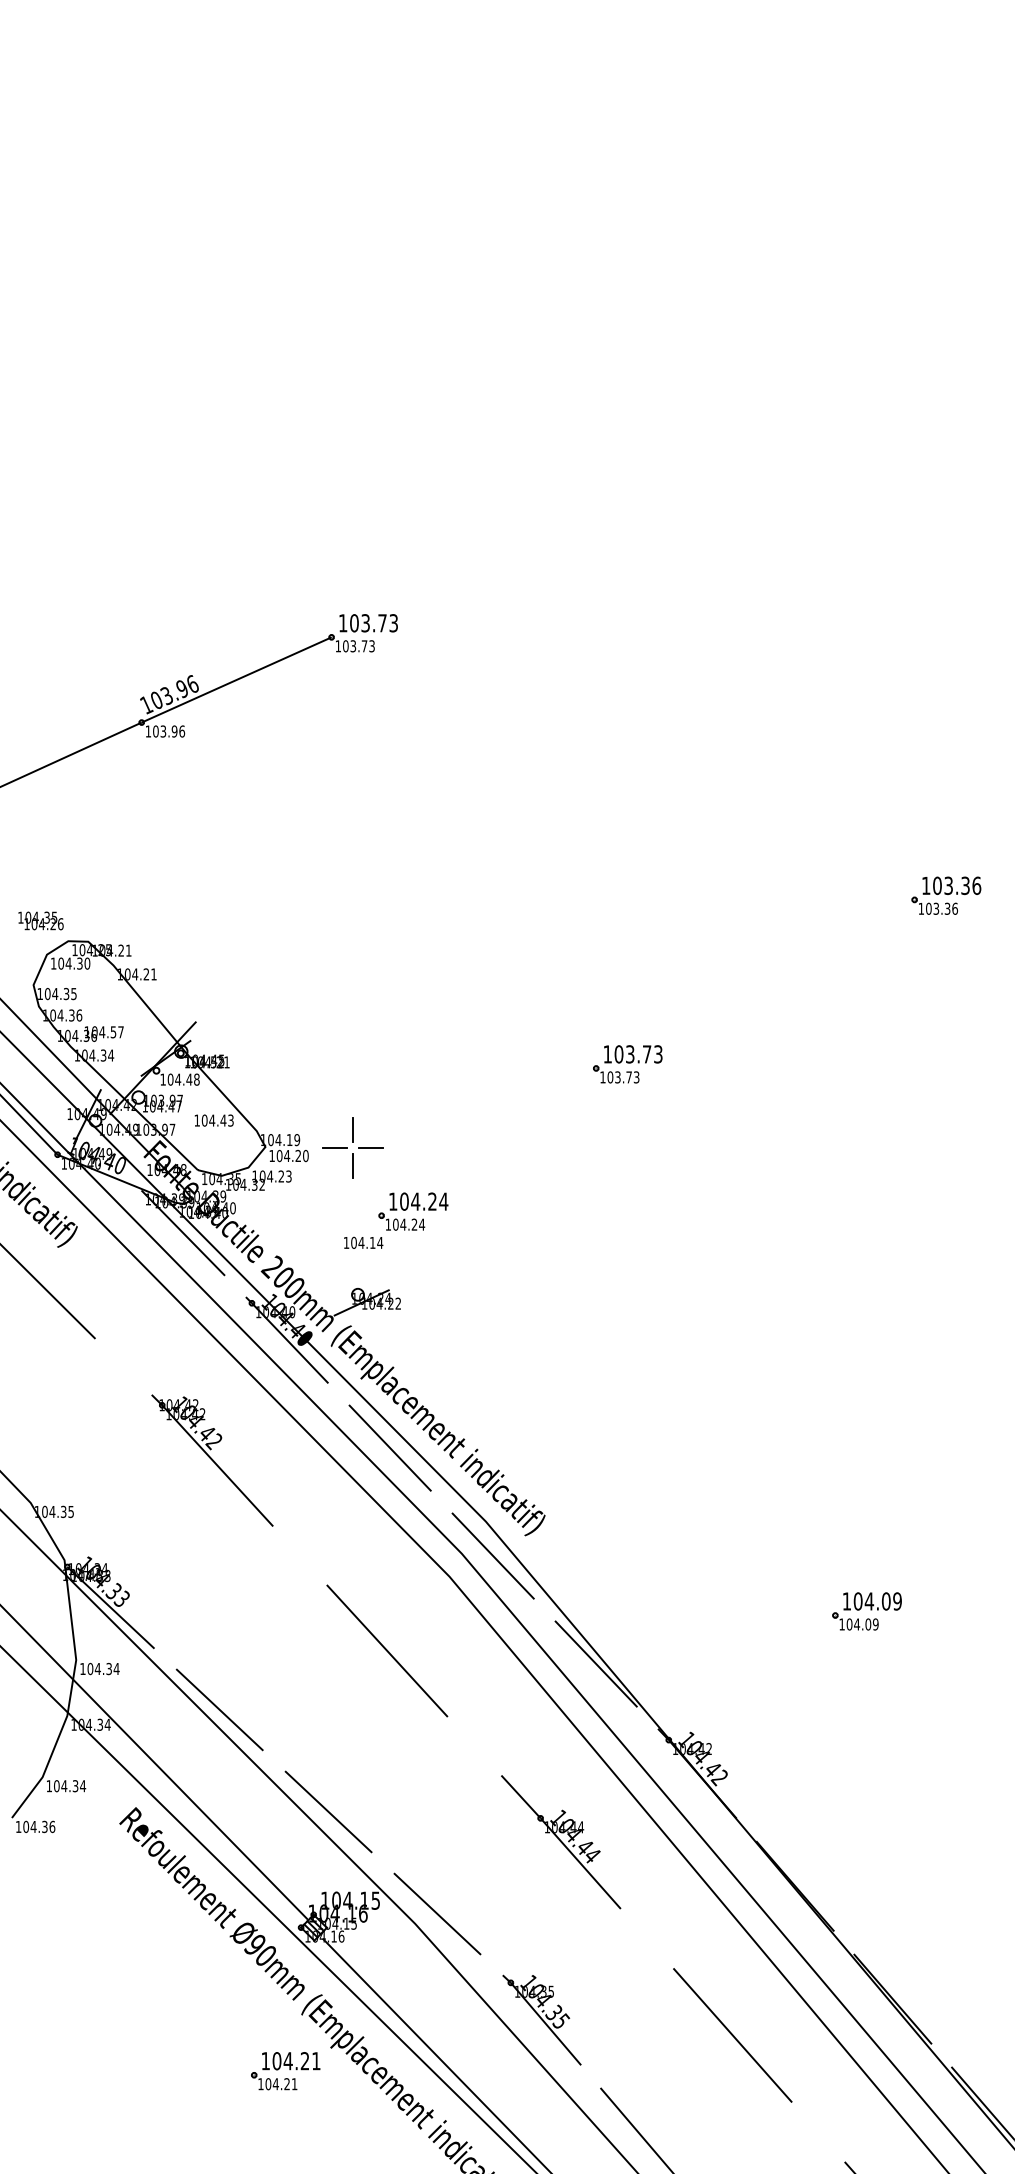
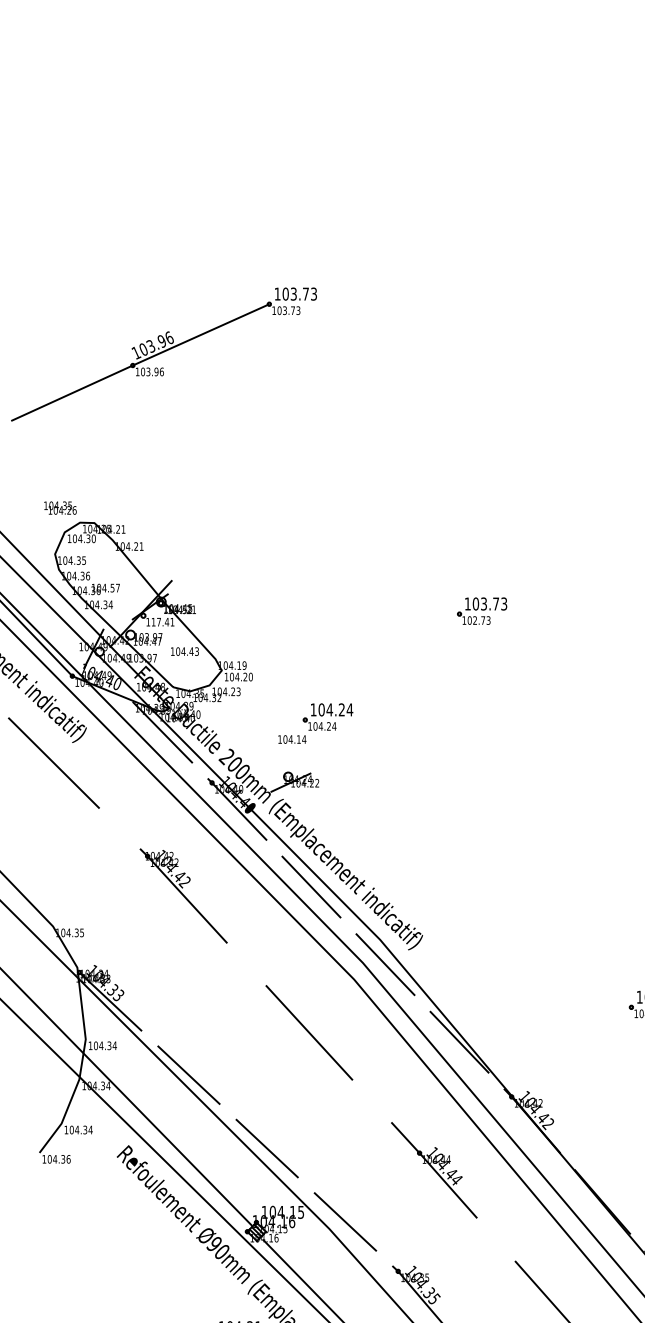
text: (617, 1077) -> (474, 620), 103.73 -> 102.73
text: (183, 1079) -> (162, 622), 104.48 -> 117.41
part: (352, 1147) -> (284, 670), removed

